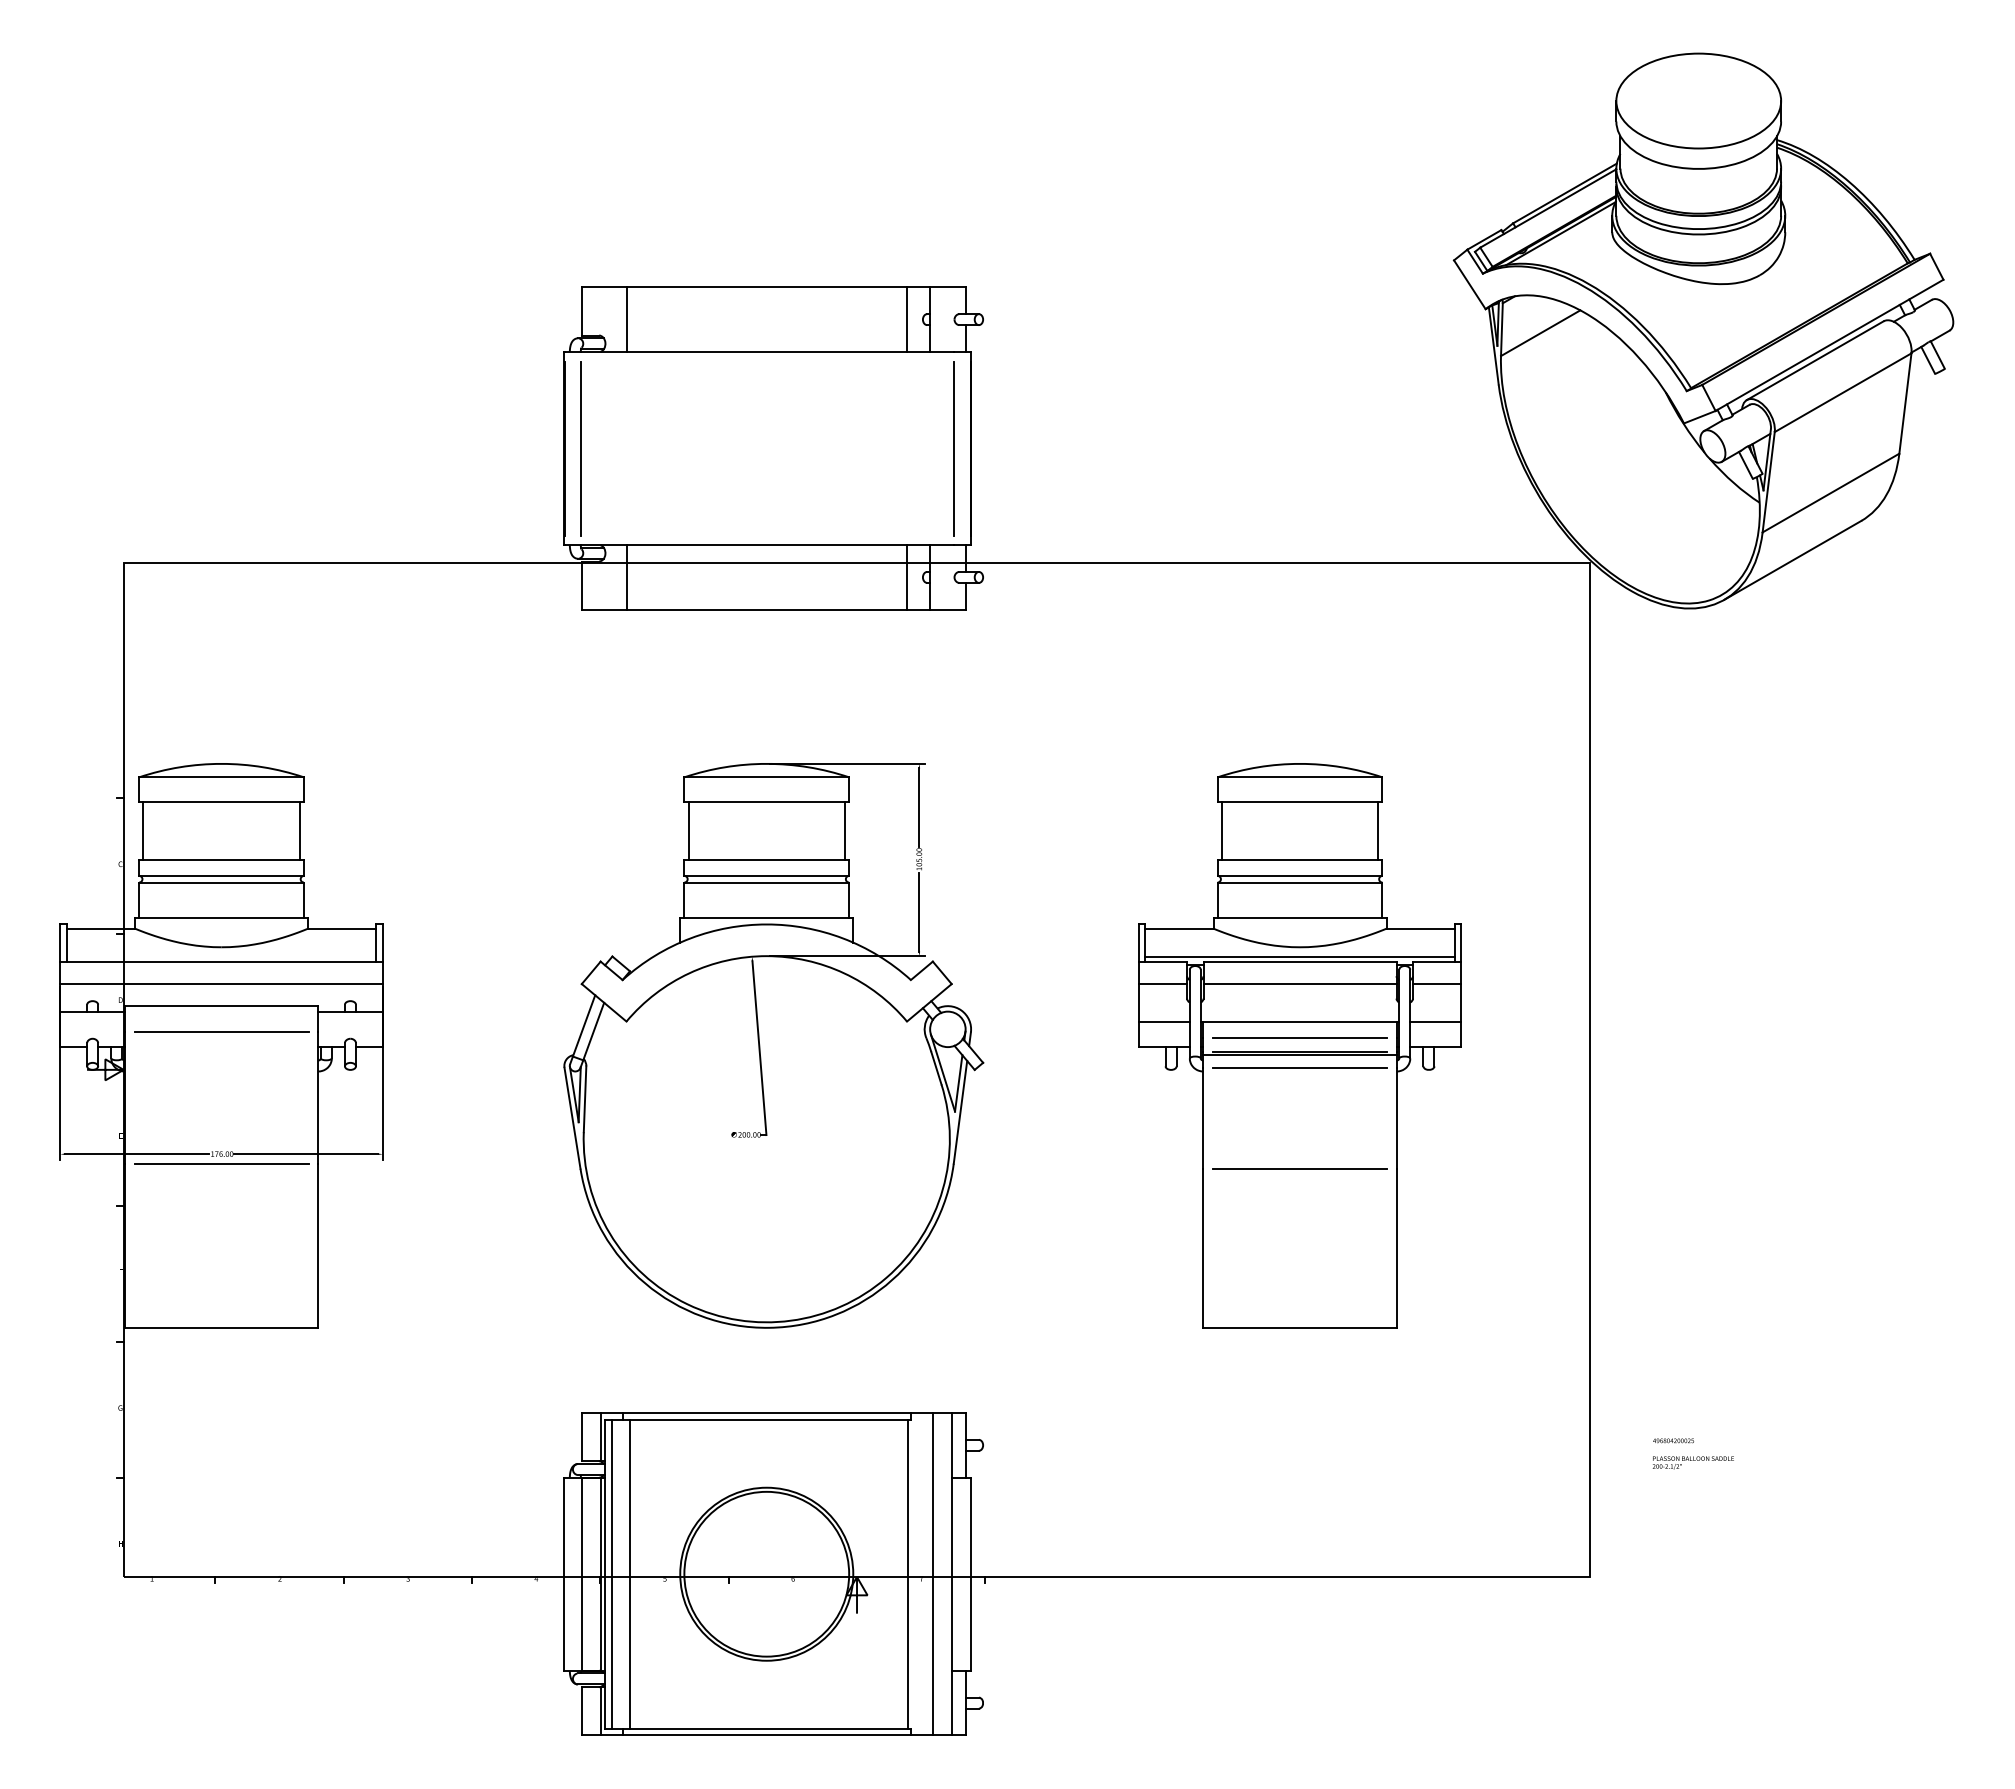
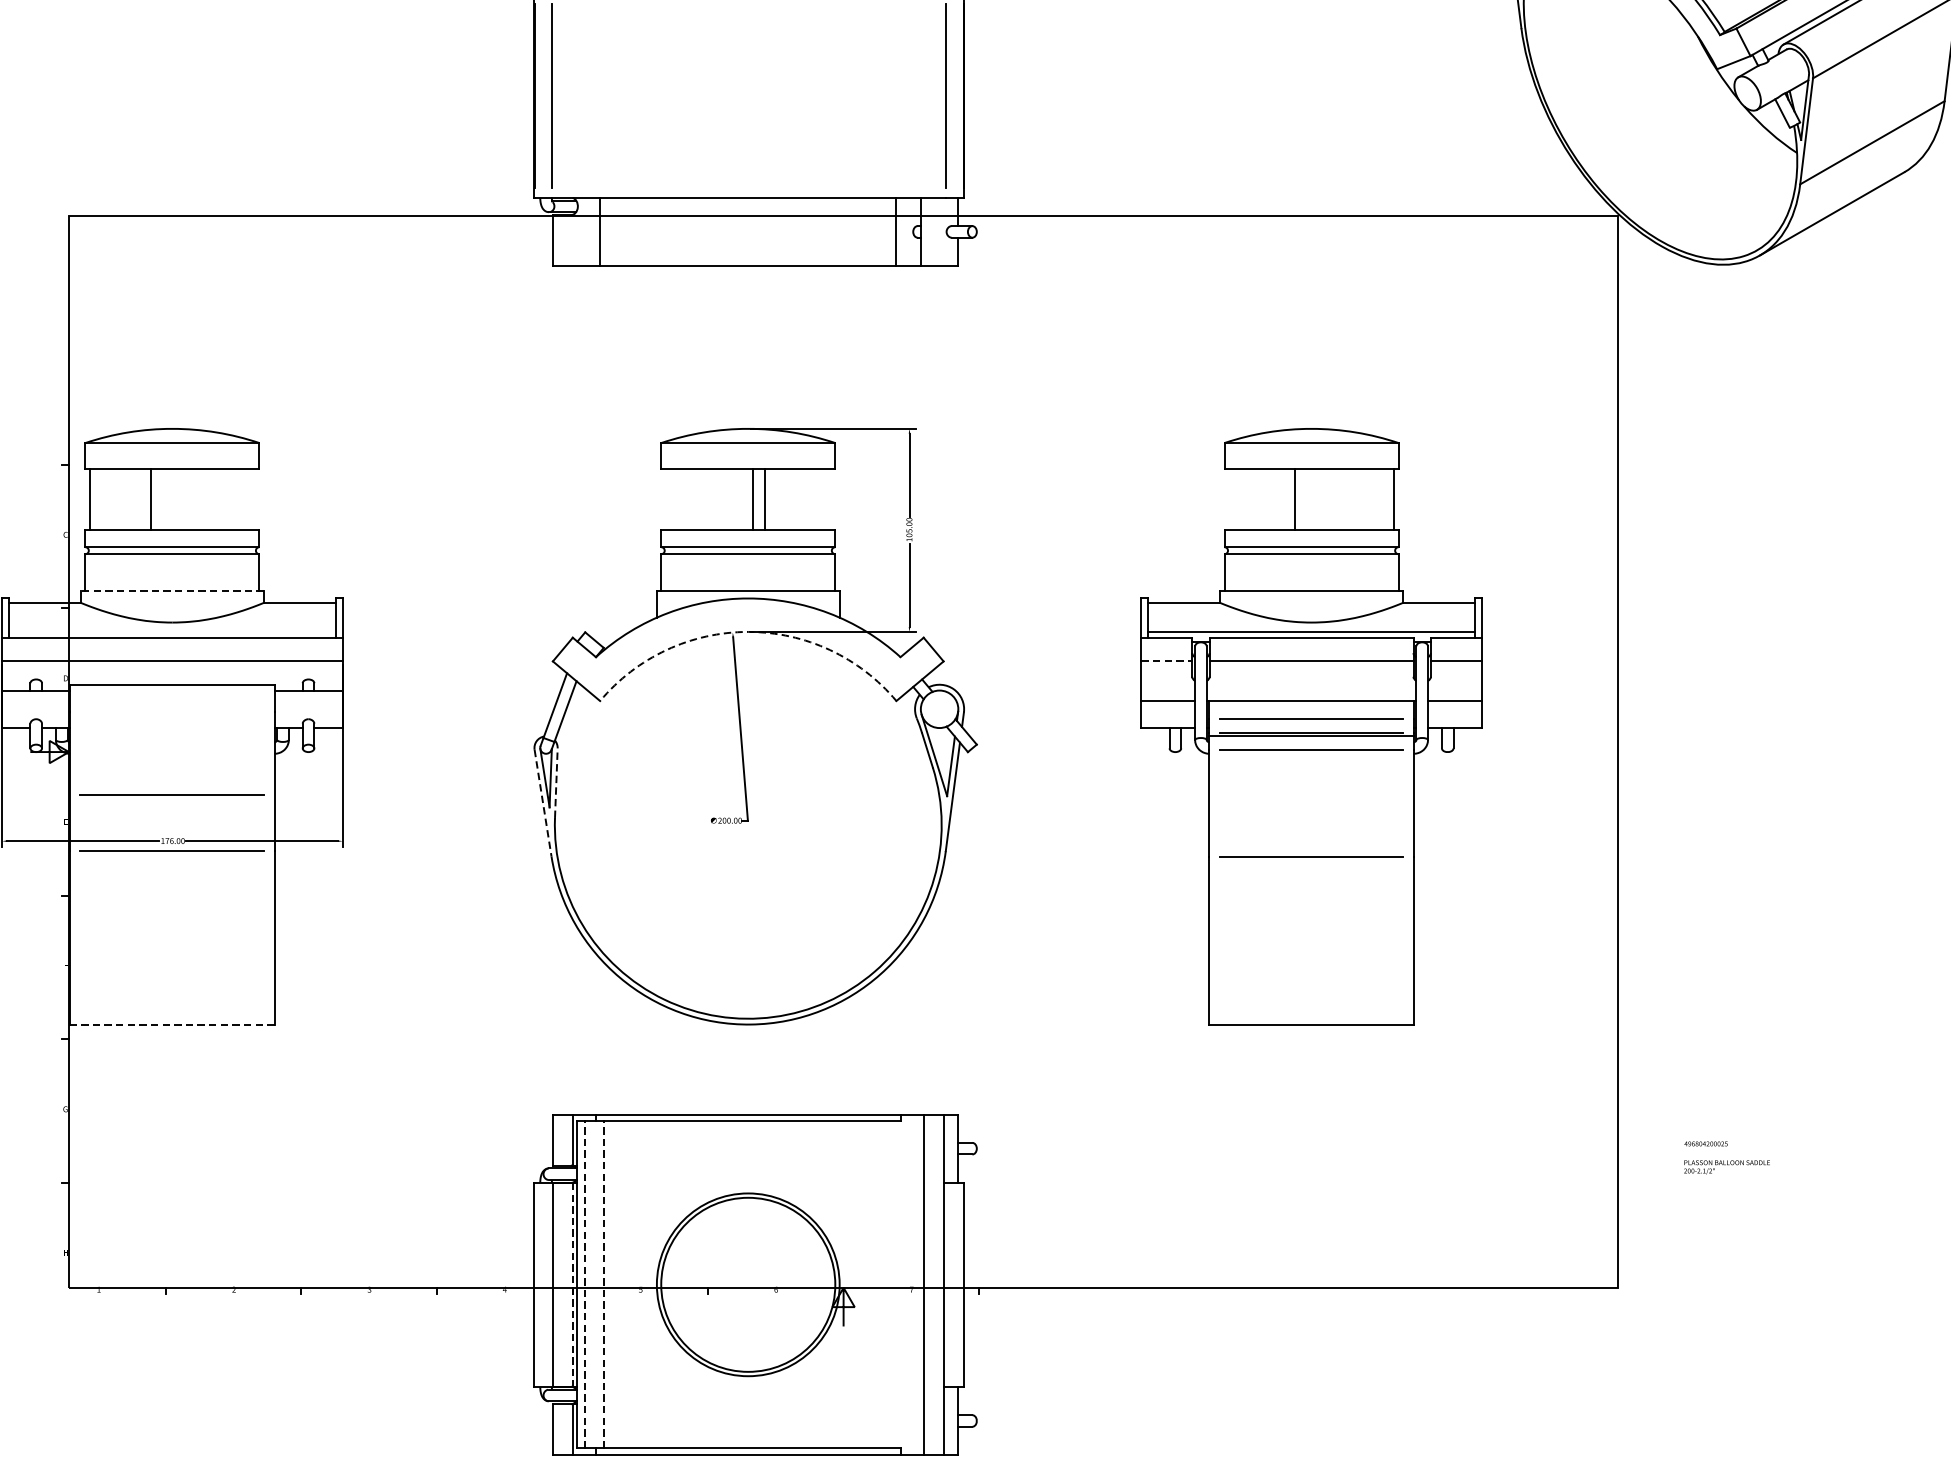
line: (299, 831) -> (150, 500), moved
line: (688, 831) -> (753, 500), moved
line: (845, 831) -> (765, 500), moved
line: (1221, 831) -> (1295, 500), moved
line: (221, 917) -> (172, 591), solid -> dashed
arc: (766, 956) -> (747, 632), solid -> dashed
line: (1163, 984) -> (1167, 661), solid -> dashed
line: (221, 1031) -> (172, 793), moved
line: (585, 1099) -> (556, 783), solid -> dashed
line: (572, 1118) -> (543, 803), solid -> dashed
line: (221, 1327) -> (172, 1024), solid -> dashed
line: (907, 1573) -> (896, 1284), removed
line: (600, 1574) -> (572, 1285), solid -> dashed
line: (612, 1574) -> (585, 1285), solid -> dashed
line: (629, 1574) -> (603, 1285), solid -> dashed

